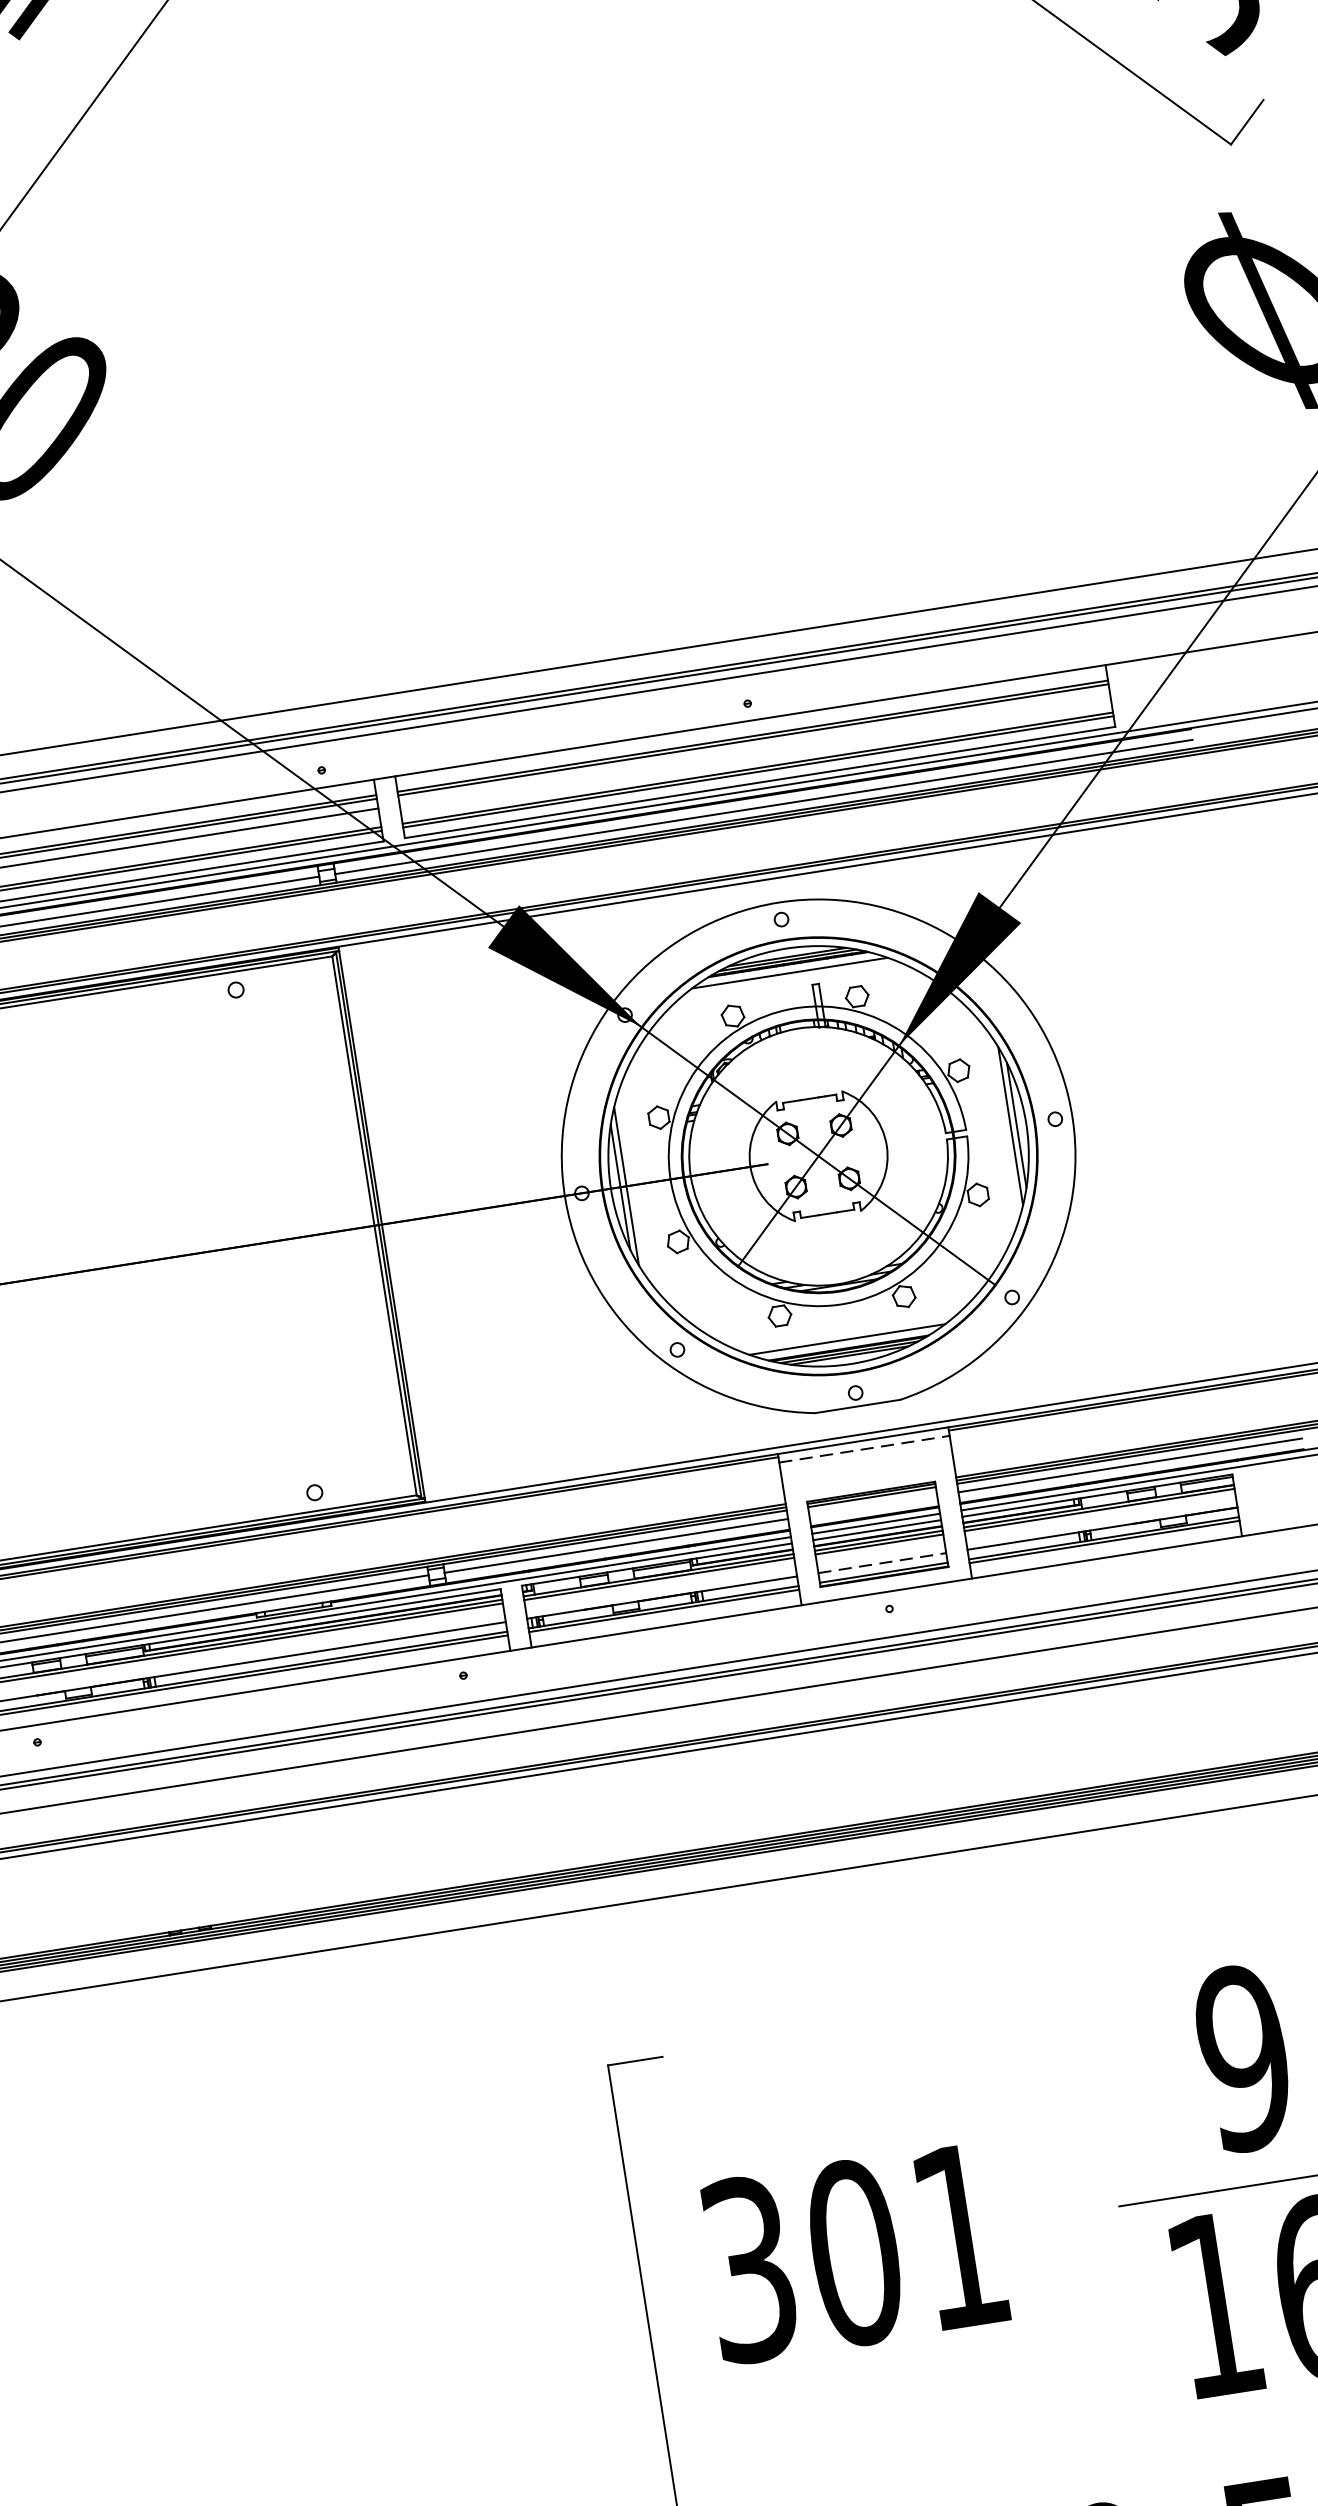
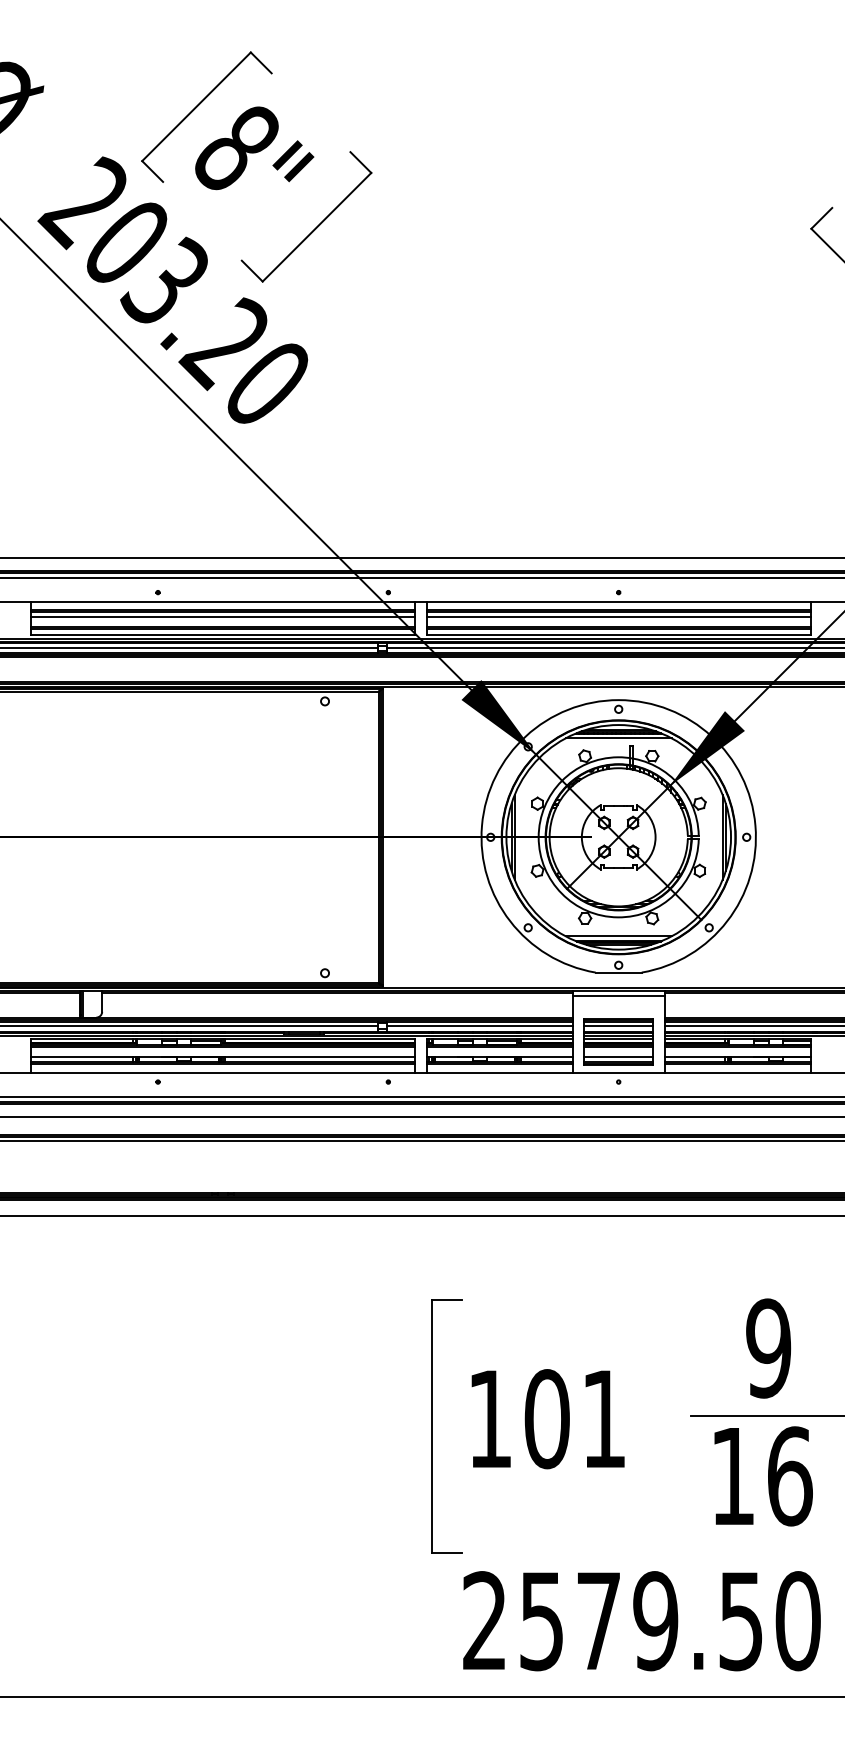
line: (754, 749) -> (618, 617), added
line: (865, 1448) -> (619, 995), dashed -> solid
line: (872, 1506) -> (618, 1026), added
line: (881, 1563) -> (618, 1057), dashed -> solid
text: (748, 2270) -> (489, 1419), 301 -> 101

